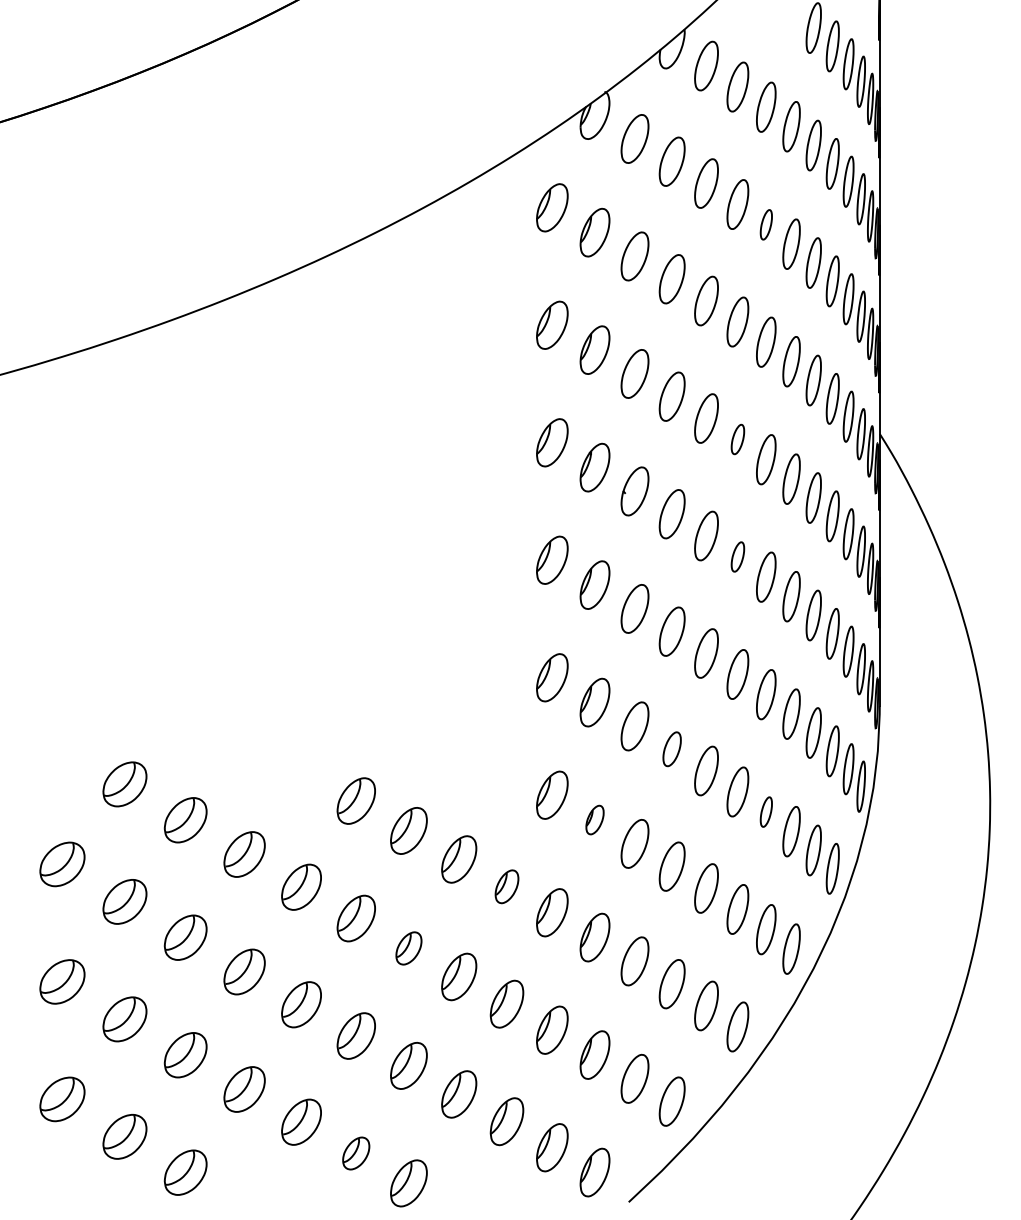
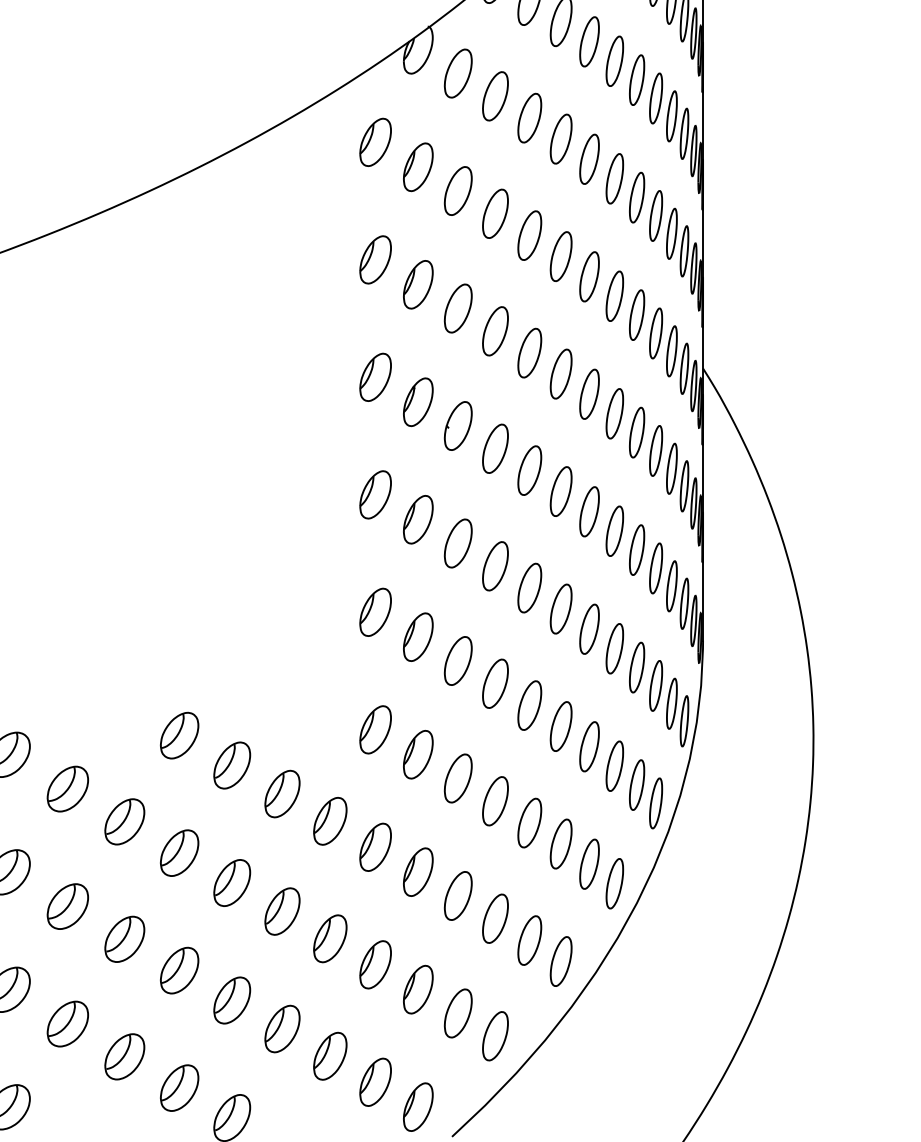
part: (766, 224) -> (589, 159), size x1.67
part: (737, 439) -> (560, 374), size x1.67
part: (737, 556) -> (560, 491), size x1.67
part: (671, 749) -> (494, 684), size x1.43
part: (766, 811) -> (589, 746), size x1.67
part: (594, 819) -> (417, 754), size x1.67
part: (506, 886) -> (329, 821), size x1.43
part: (408, 948) -> (231, 883), size x1.43
part: (355, 1153) -> (178, 1088), size x1.43

